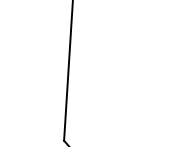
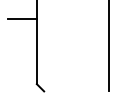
line: (43, 19) -> (21, 18), added

